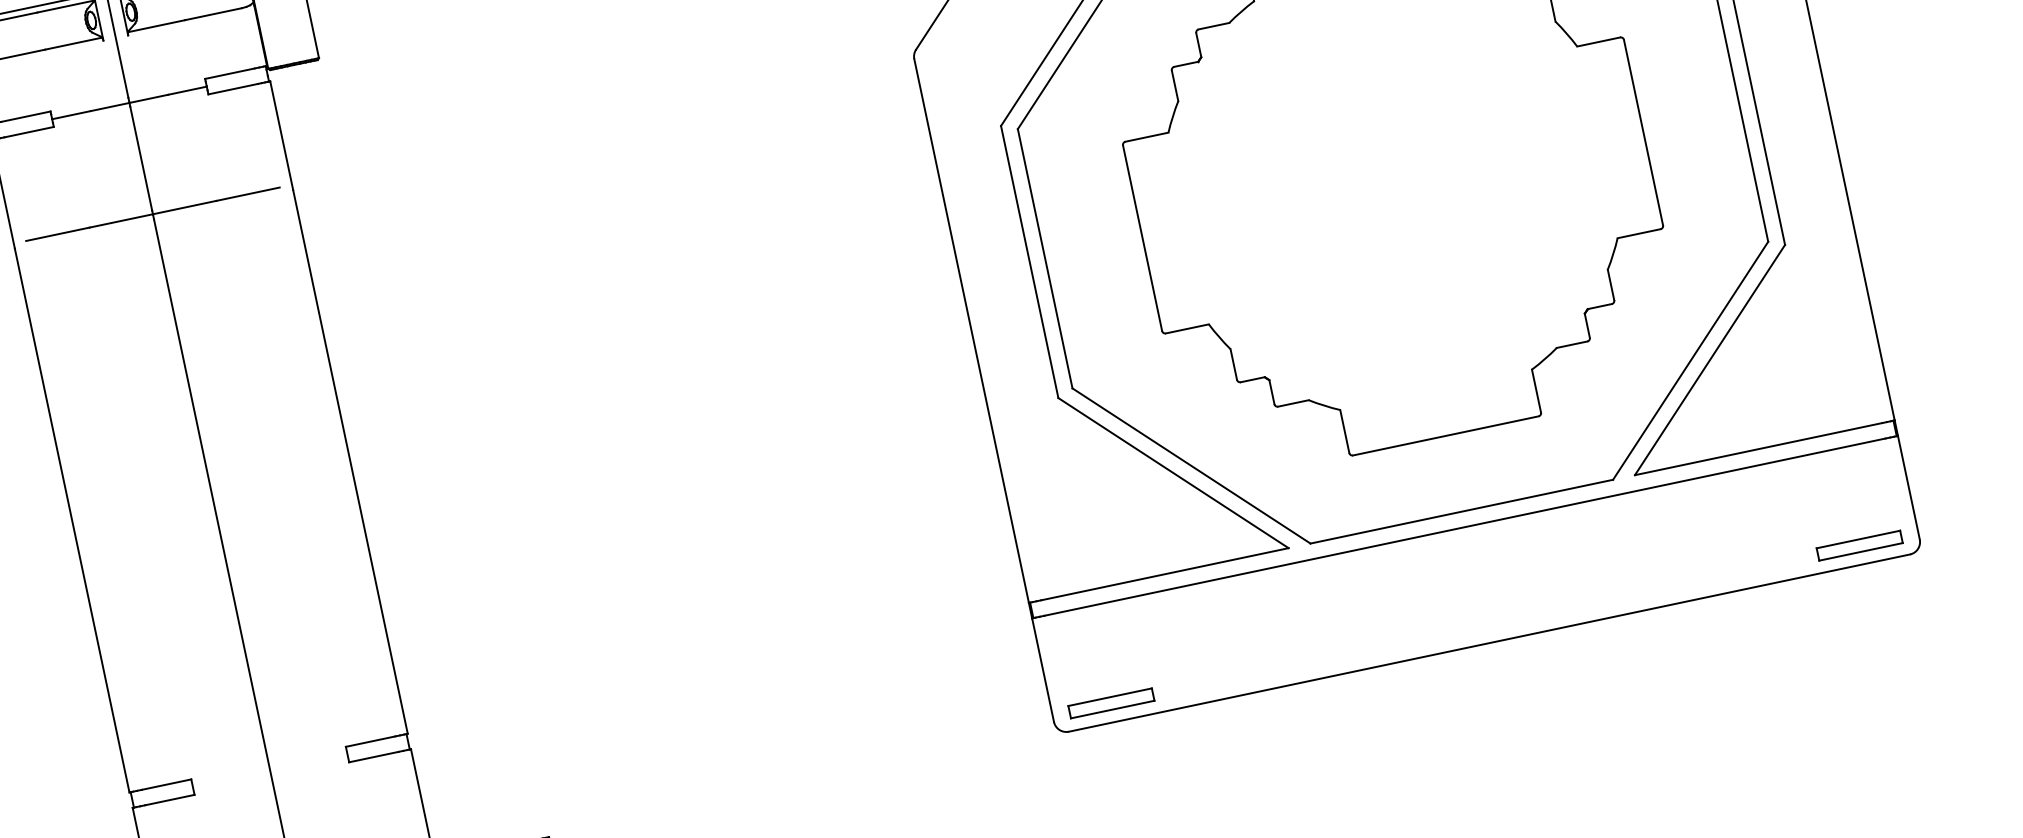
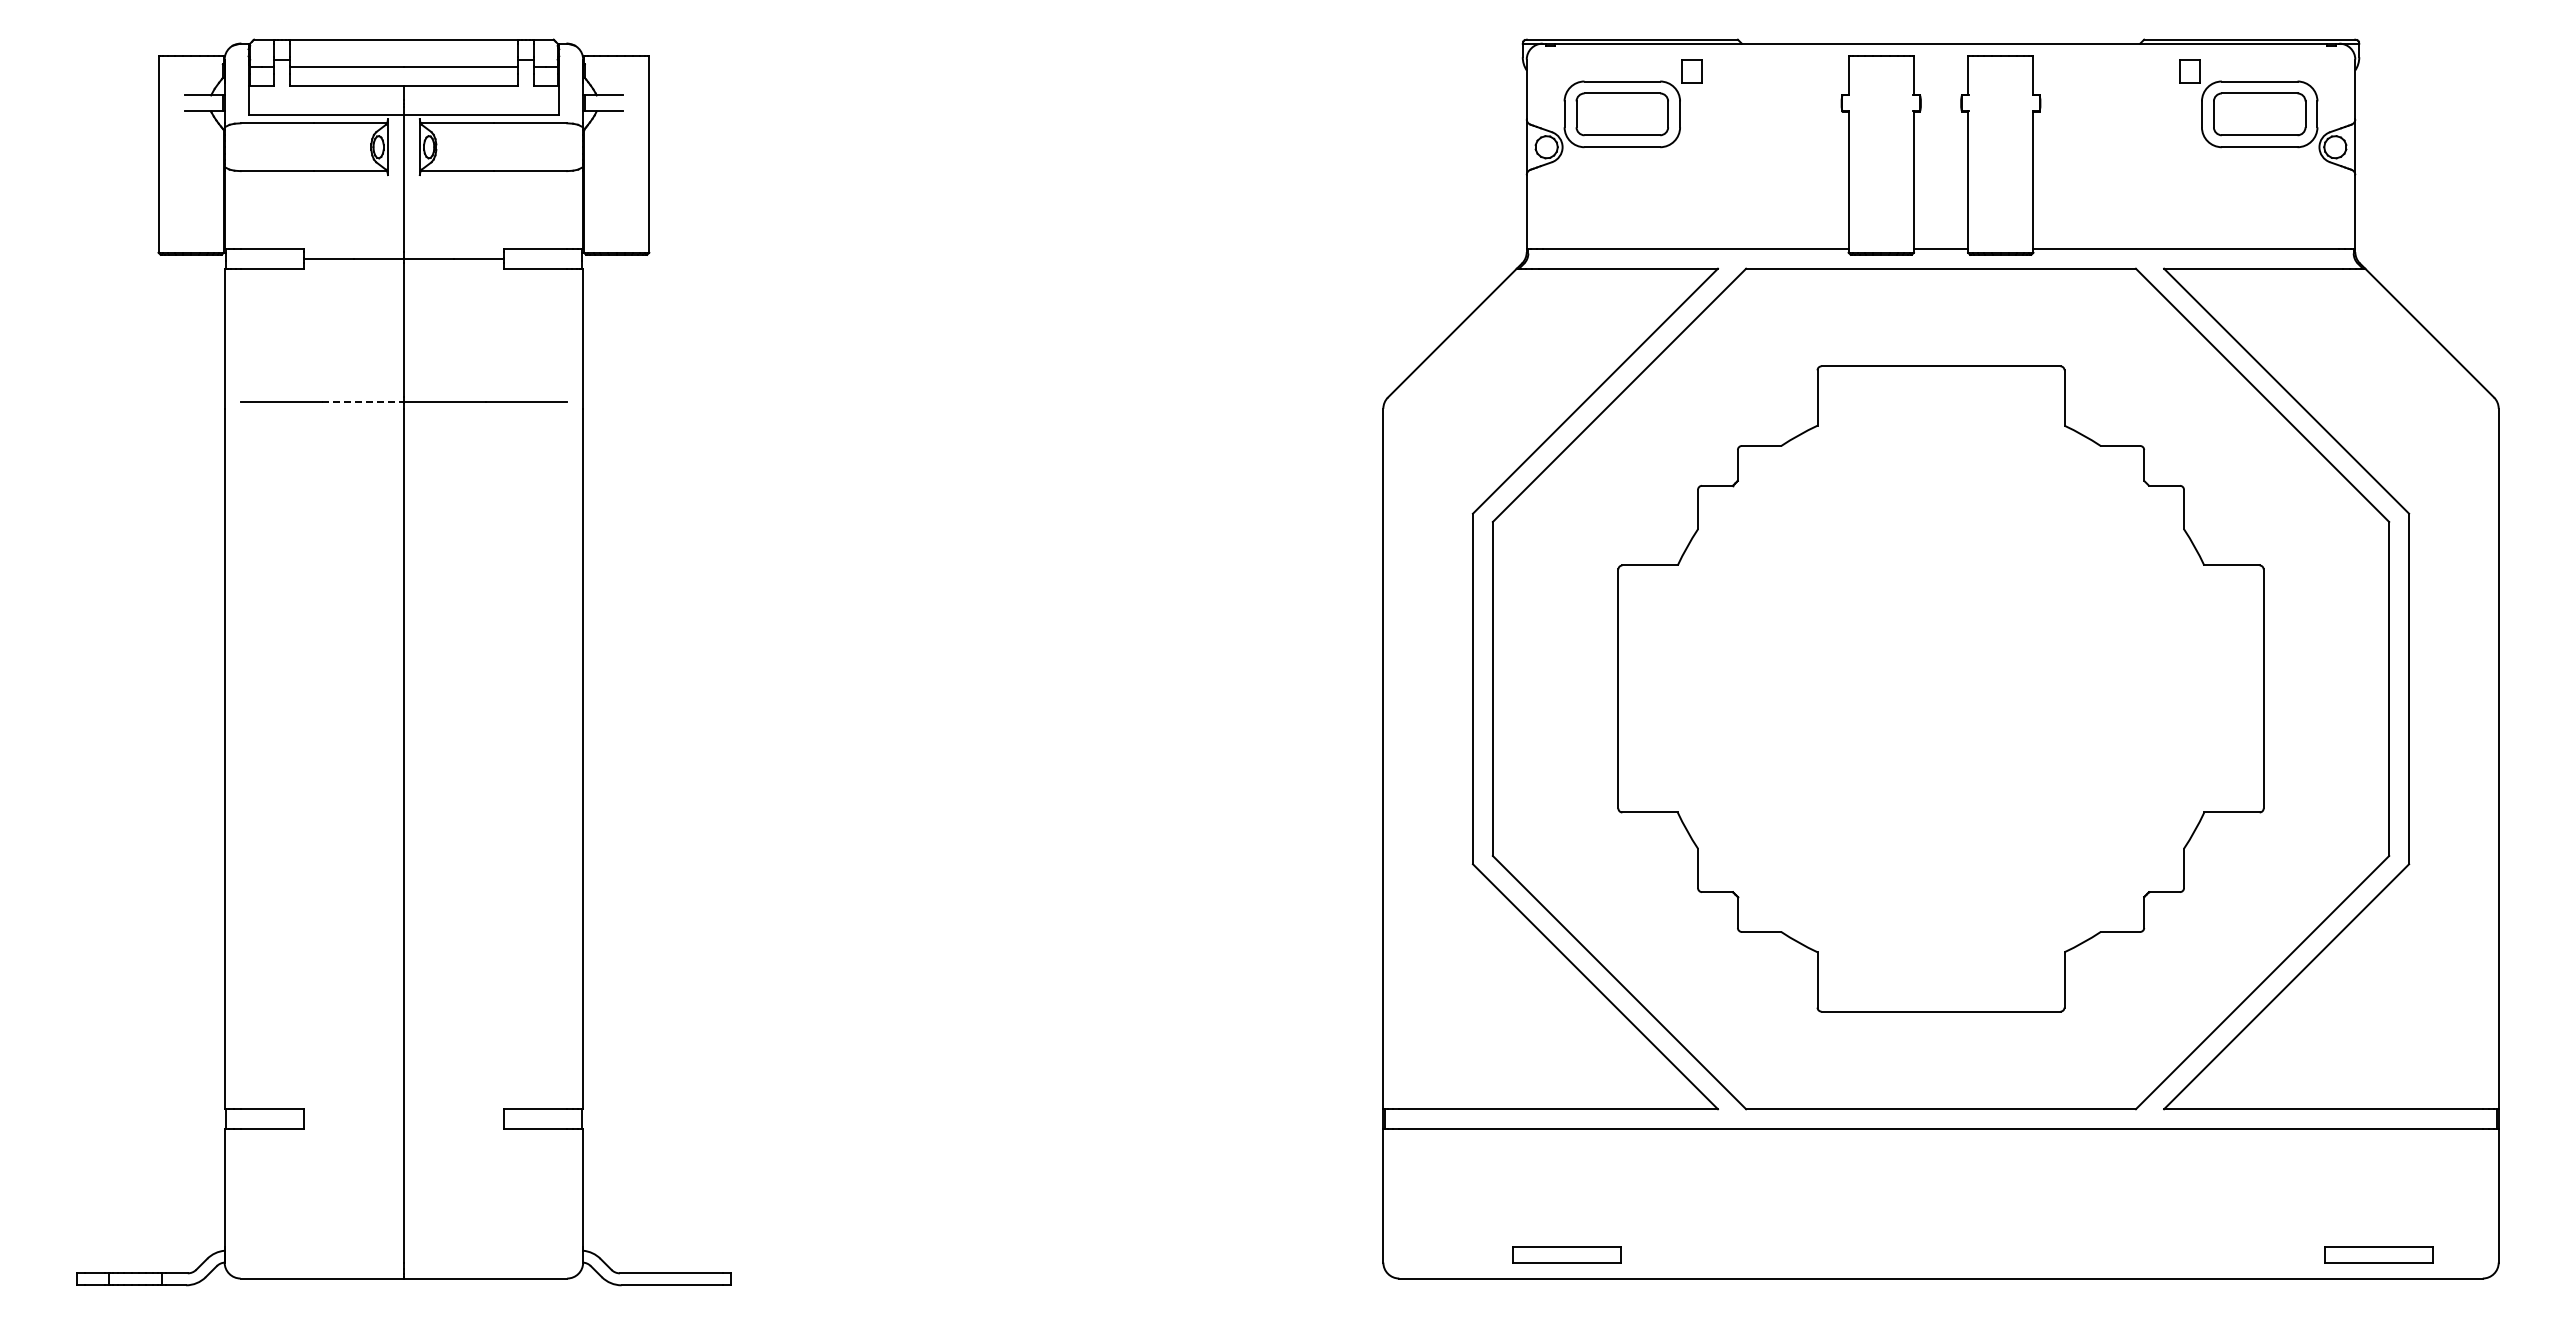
line: (121, 221) -> (363, 402), solid -> dashed
part: (1859, 545) -> (2378, 1254), moved
part: (1110, 703) -> (1566, 1254), moved

